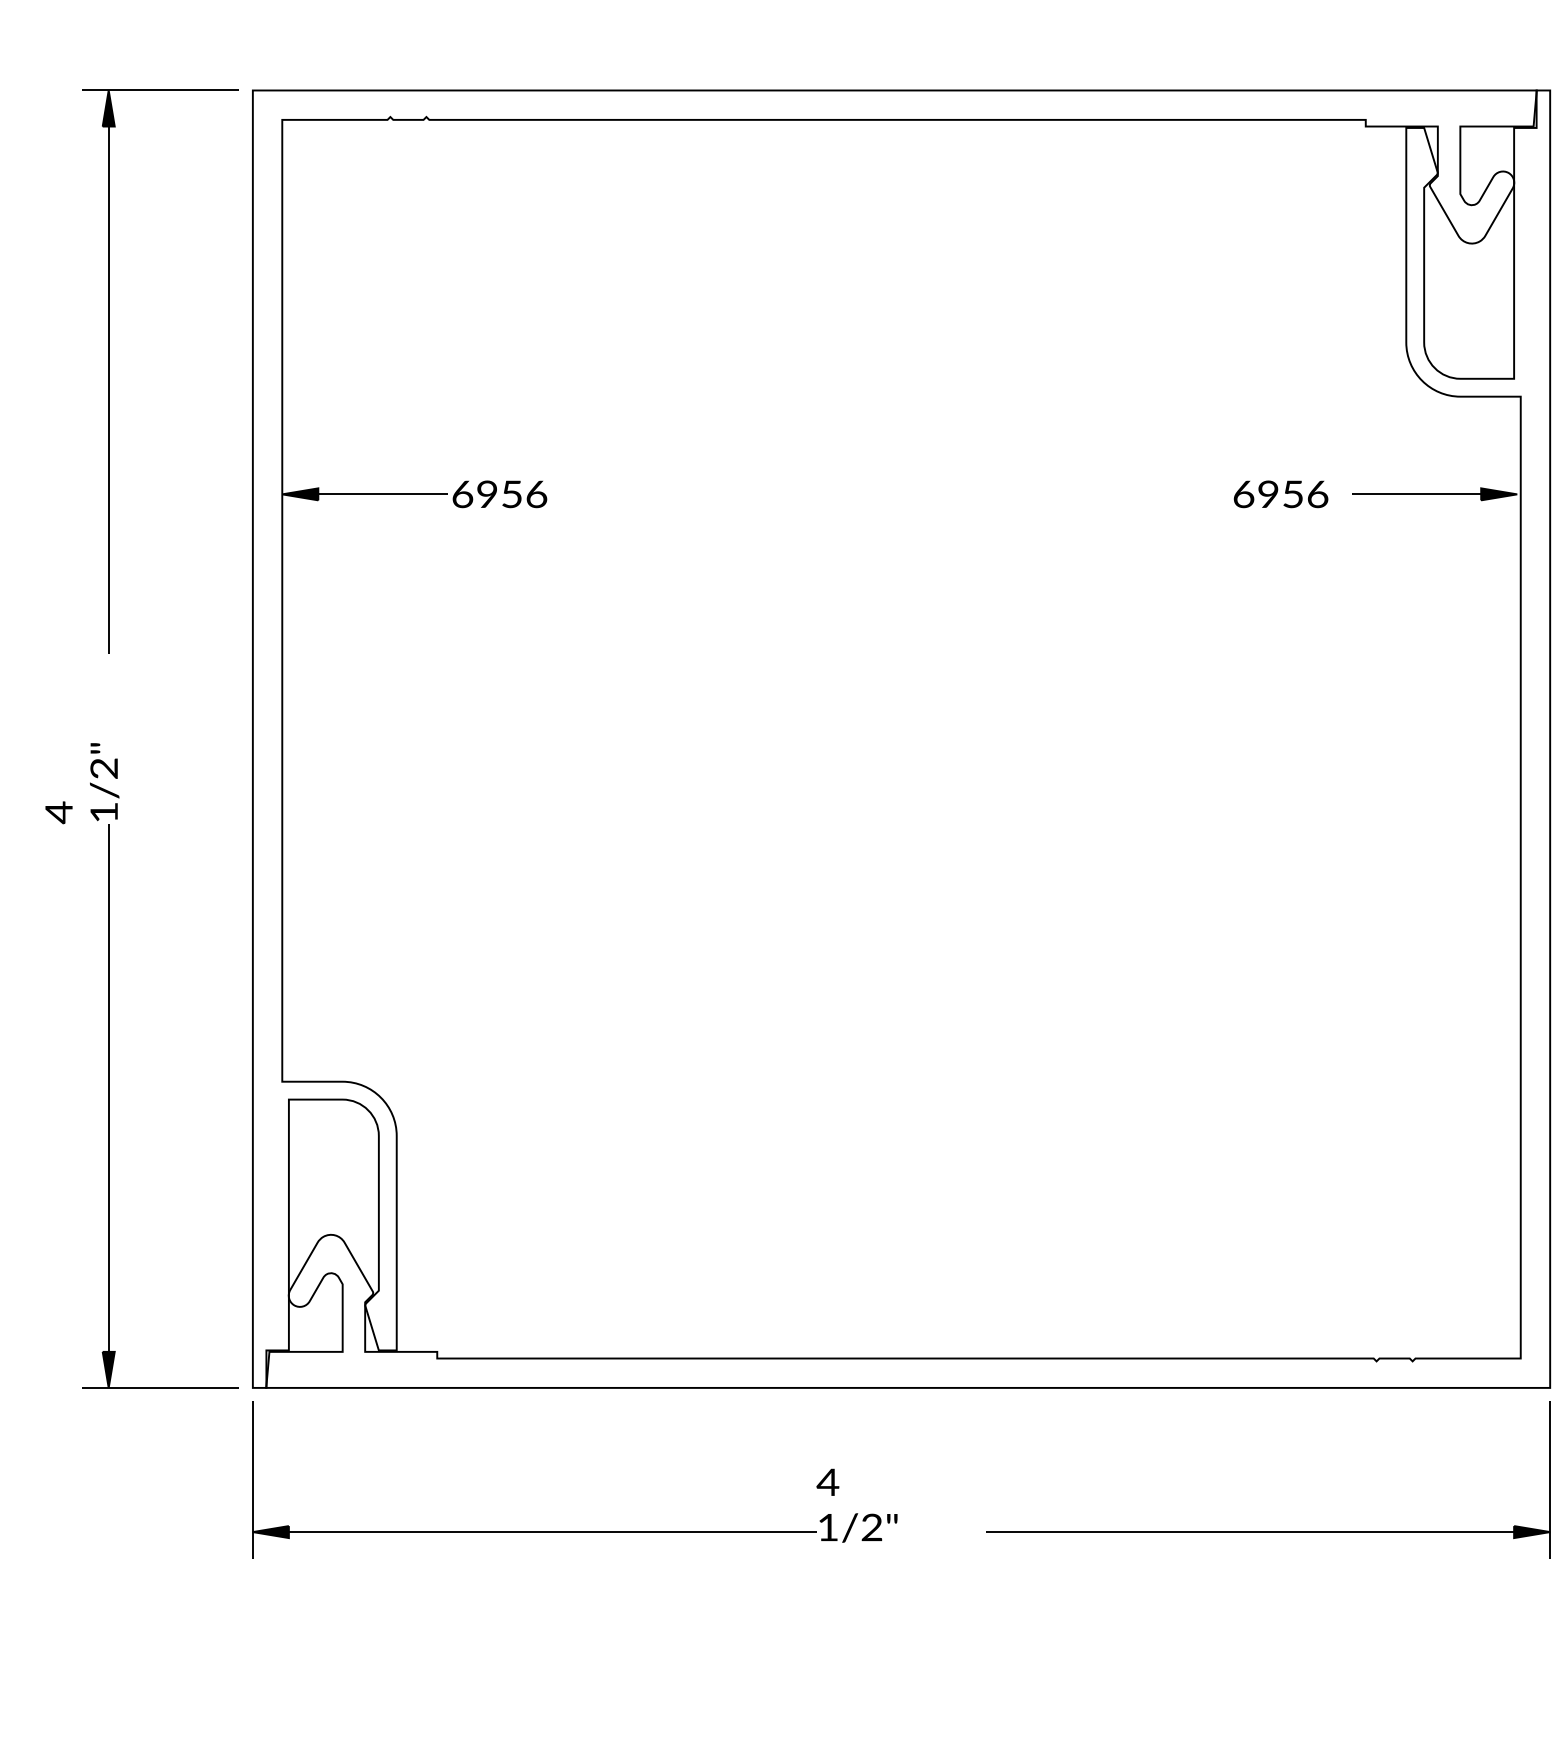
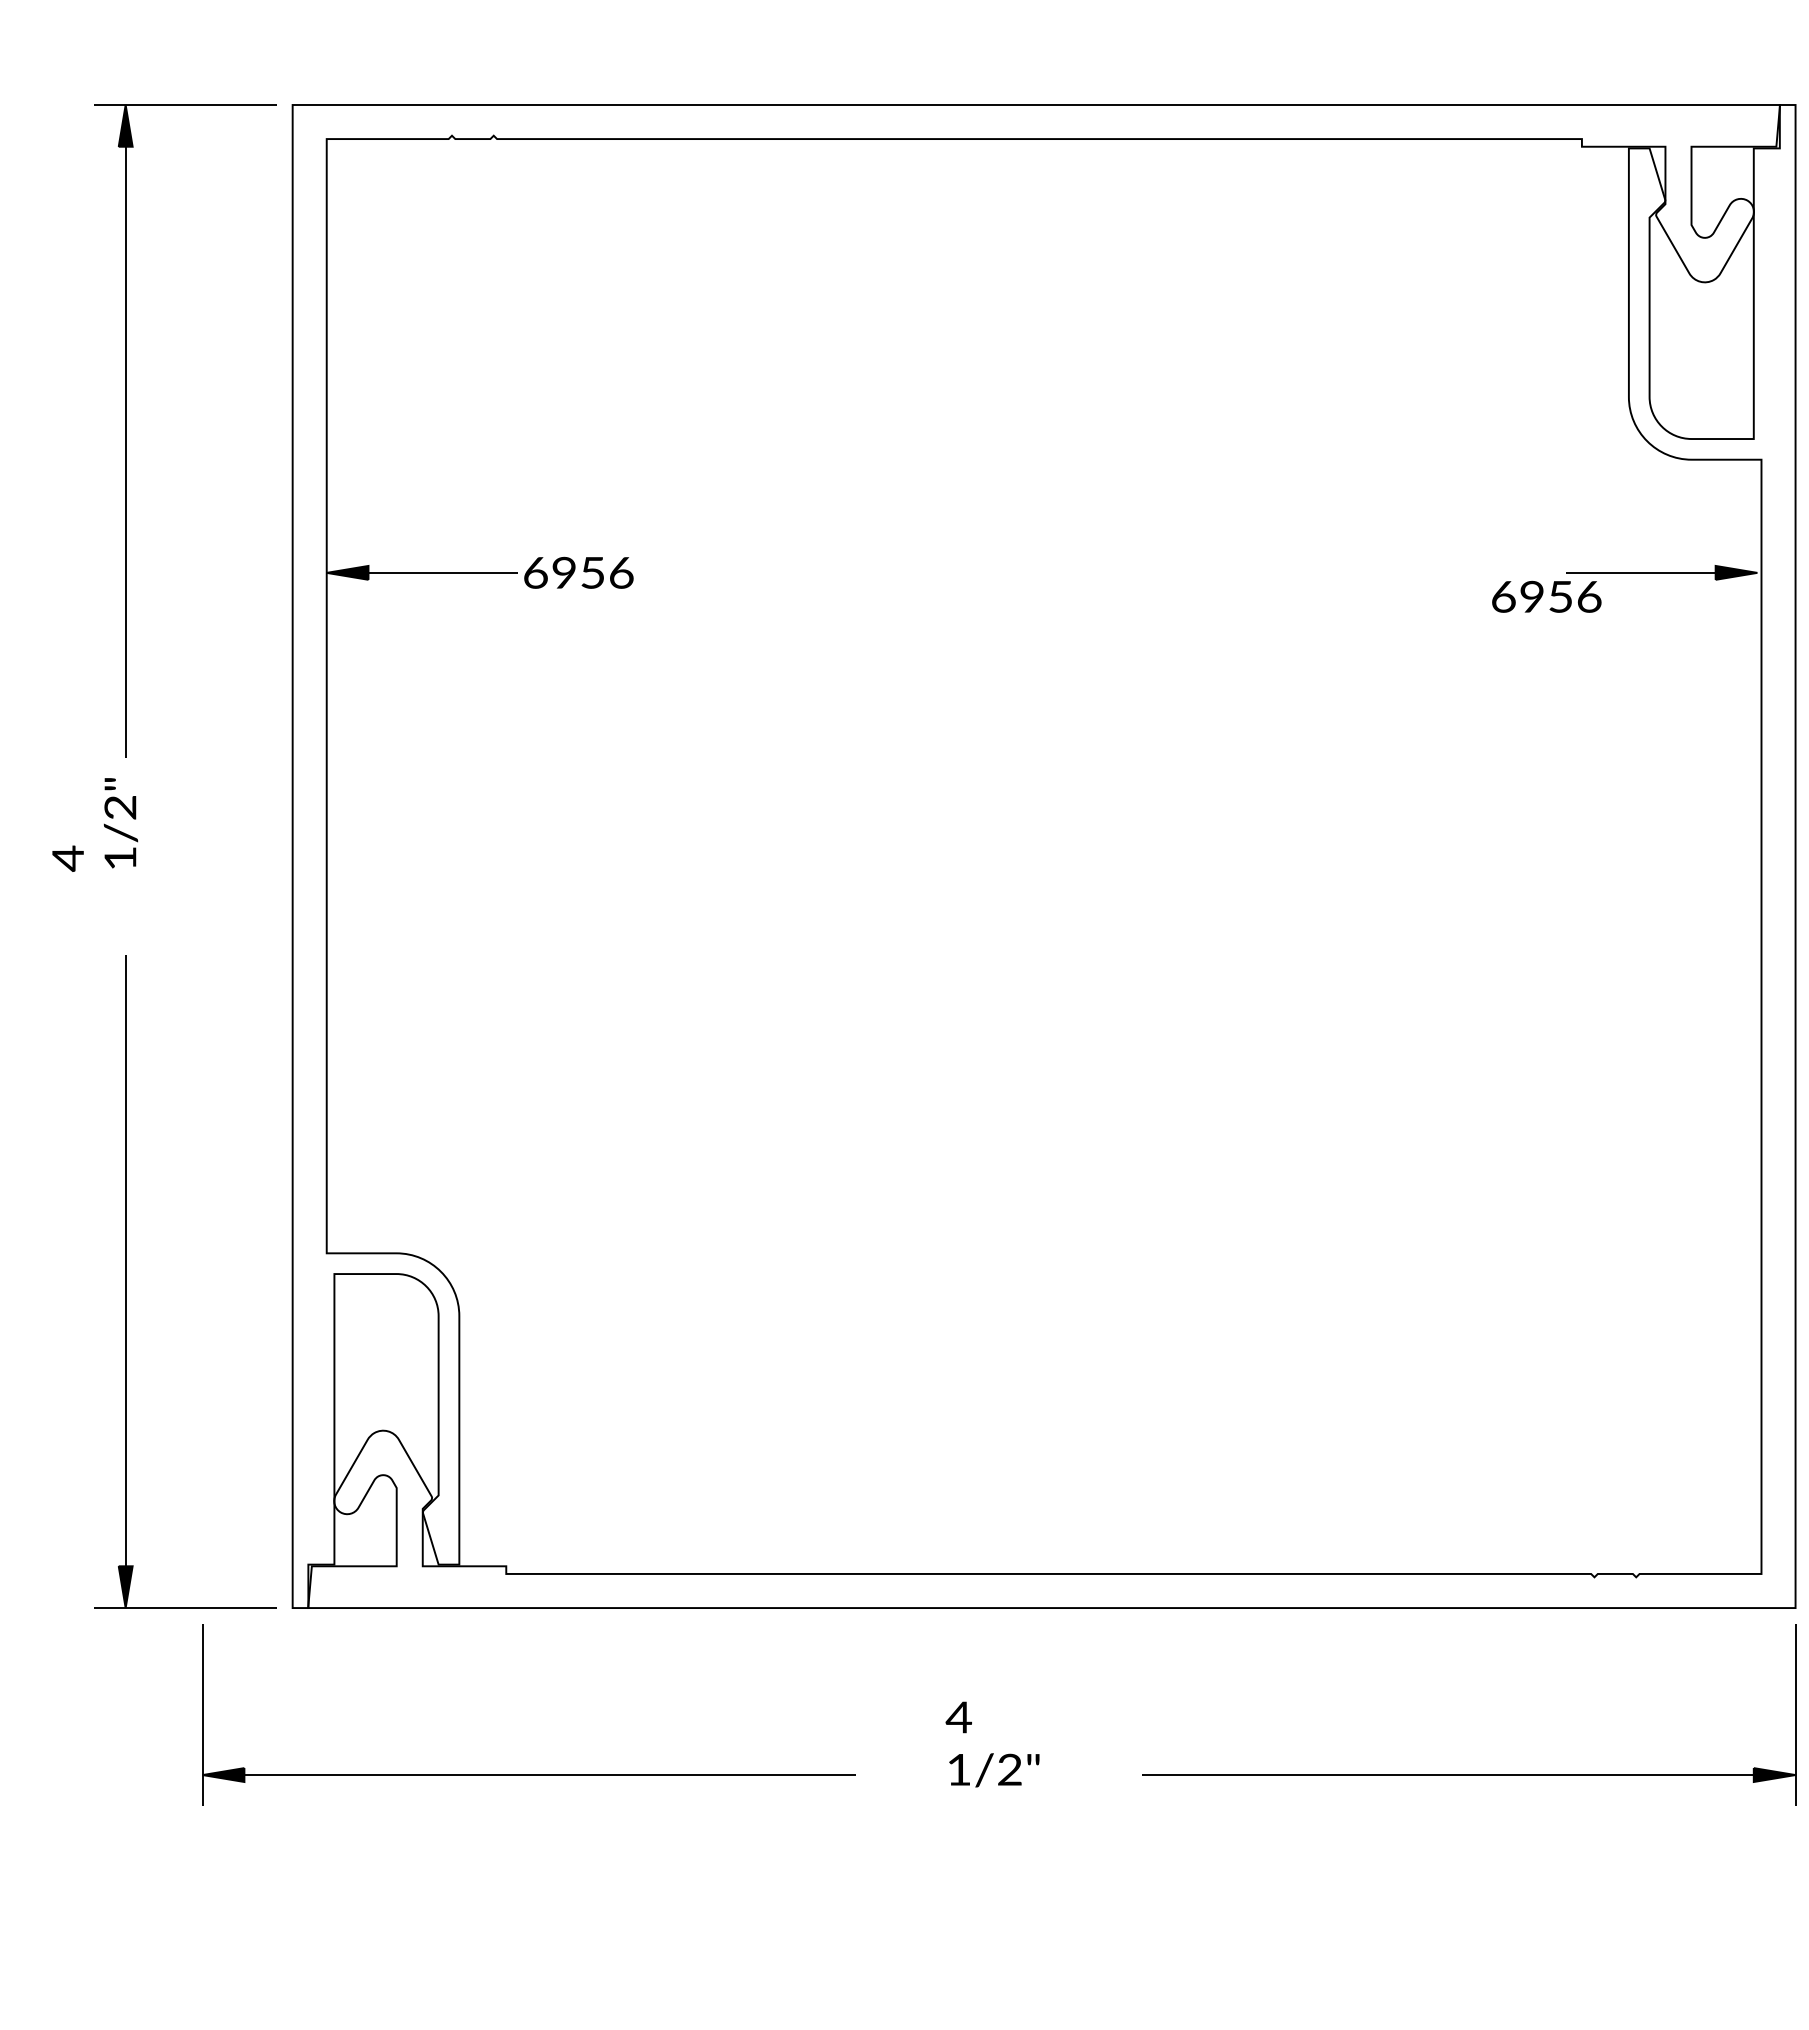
text: (1280, 494) -> (1546, 596), moved
text: (82, 783) -> (95, 824), moved
part: (534, 1531) -> (528, 1774), moved

